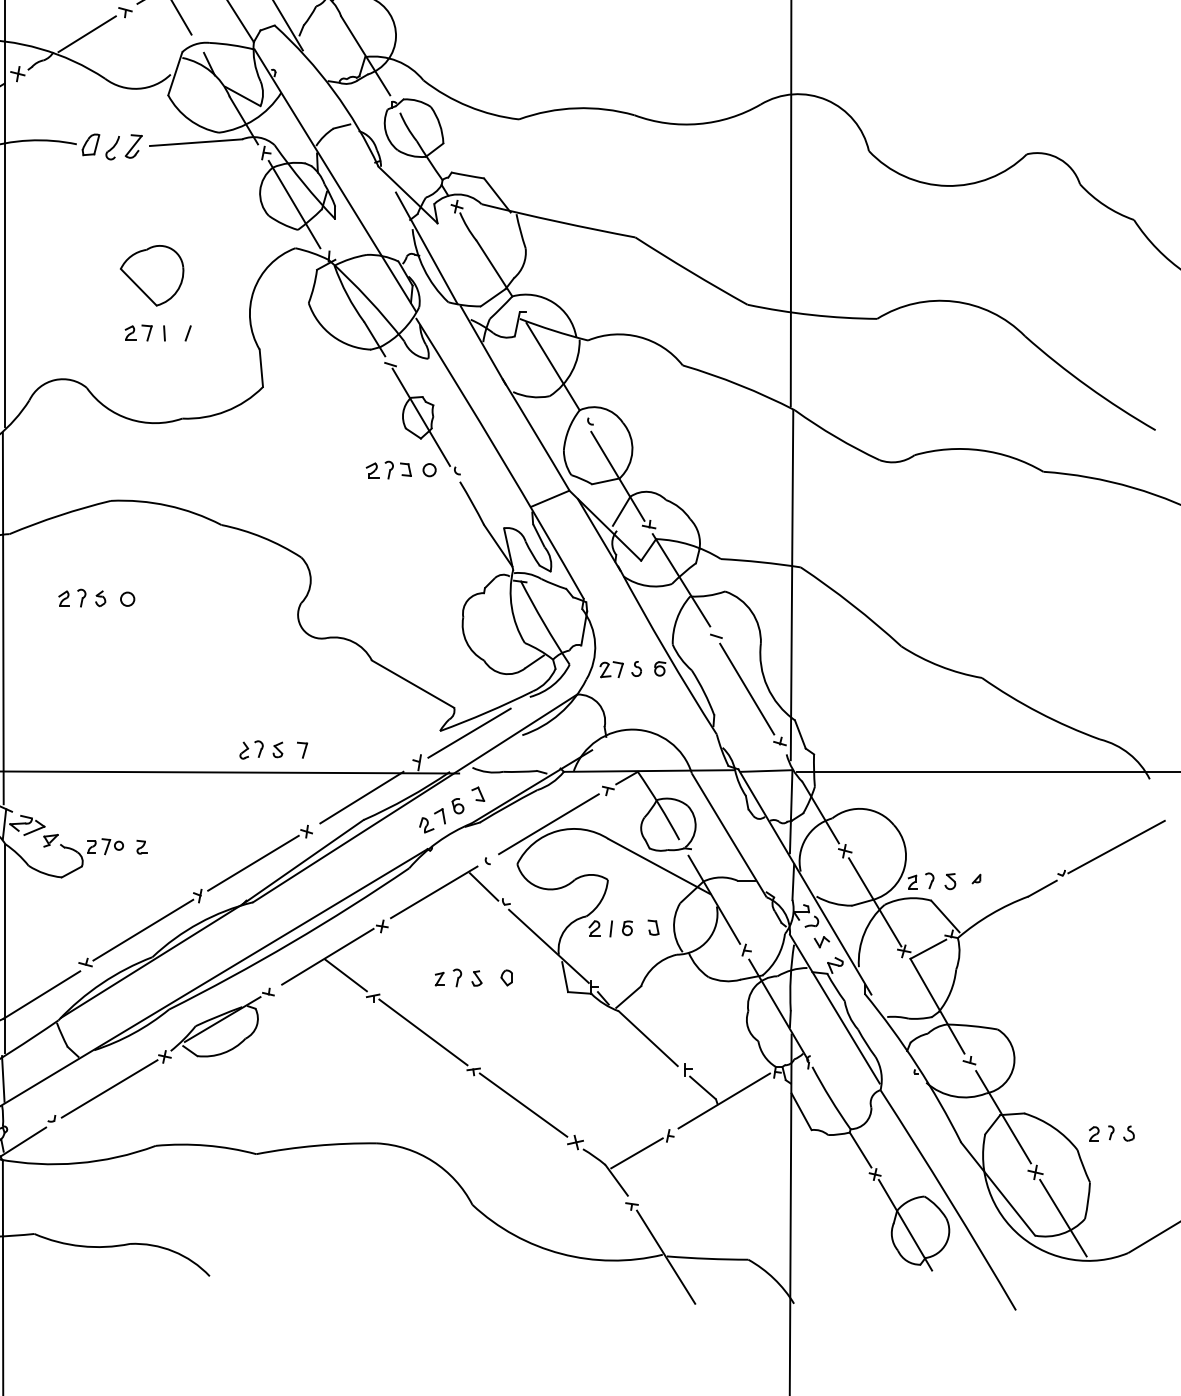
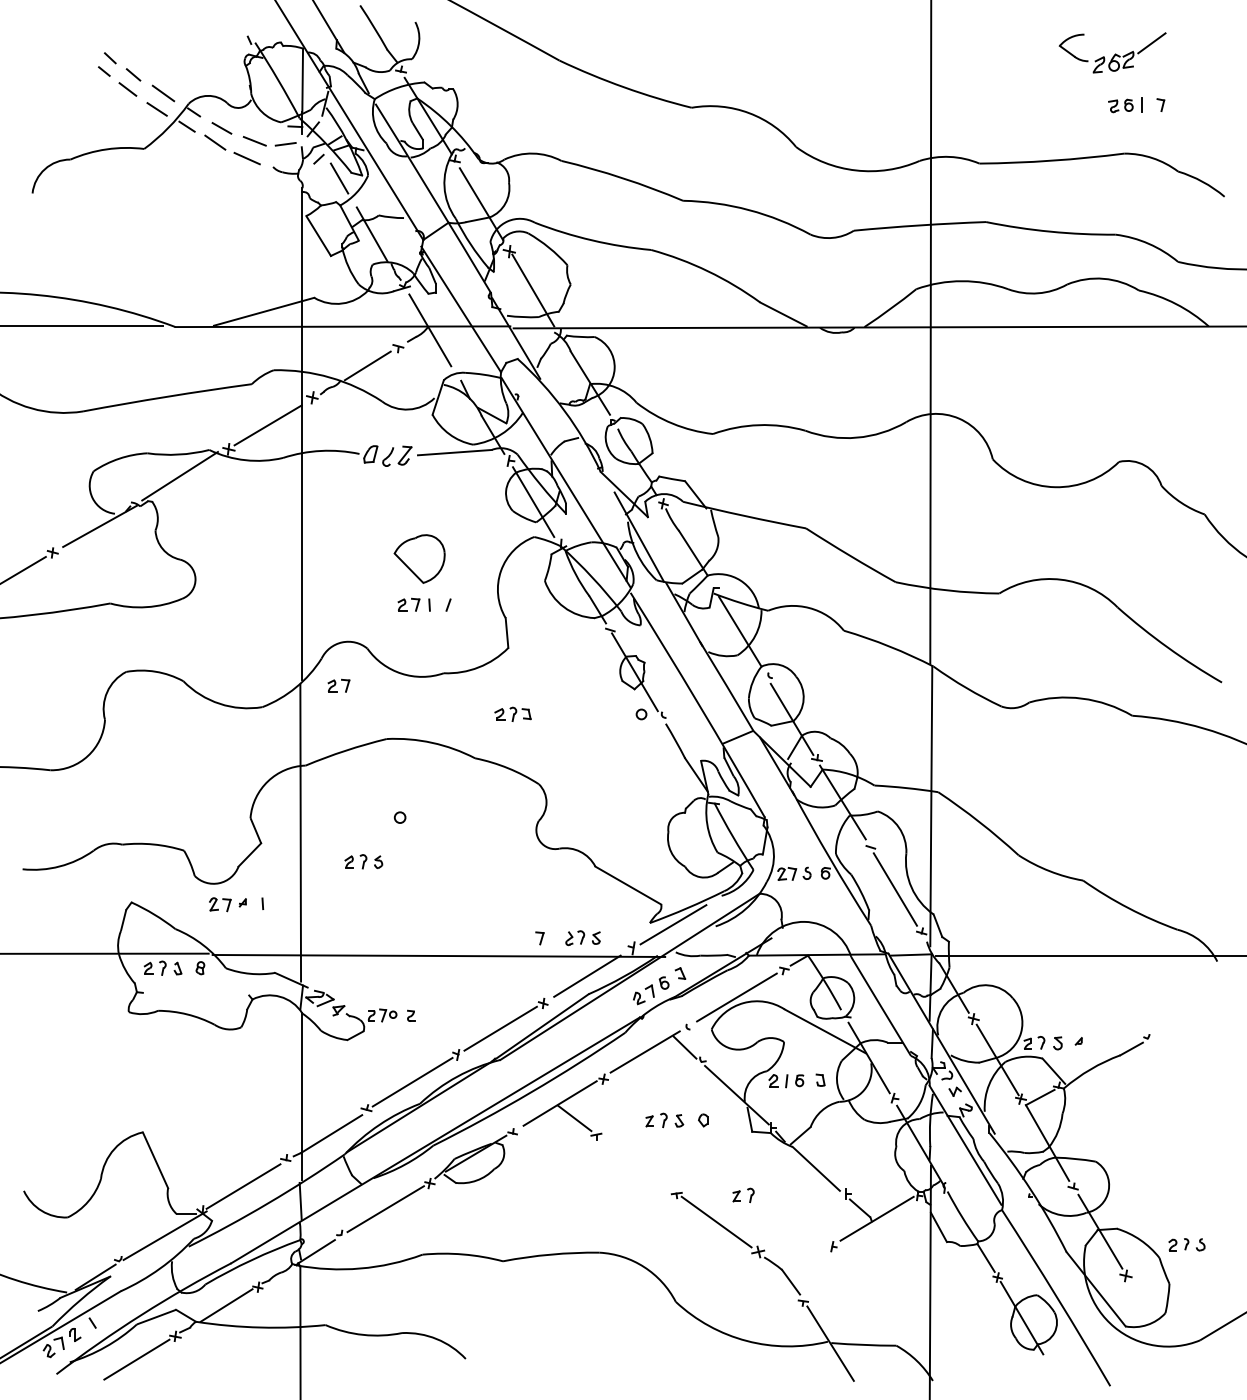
part: (50, 433) -> (338, 685), added
part: (388, 468) -> (512, 713), moved
part: (81, 597) -> (363, 861), moved
part: (260, 750) -> (582, 938), moved
line: (1116, 846) -> (1190, 1015), removed
line: (423, 1031) -> (636, 1163), removed
part: (557, 1071) -> (743, 1195), added
line: (635, 1153) -> (806, 1260), removed
line: (1062, 1218) -> (1147, 1312), removed

